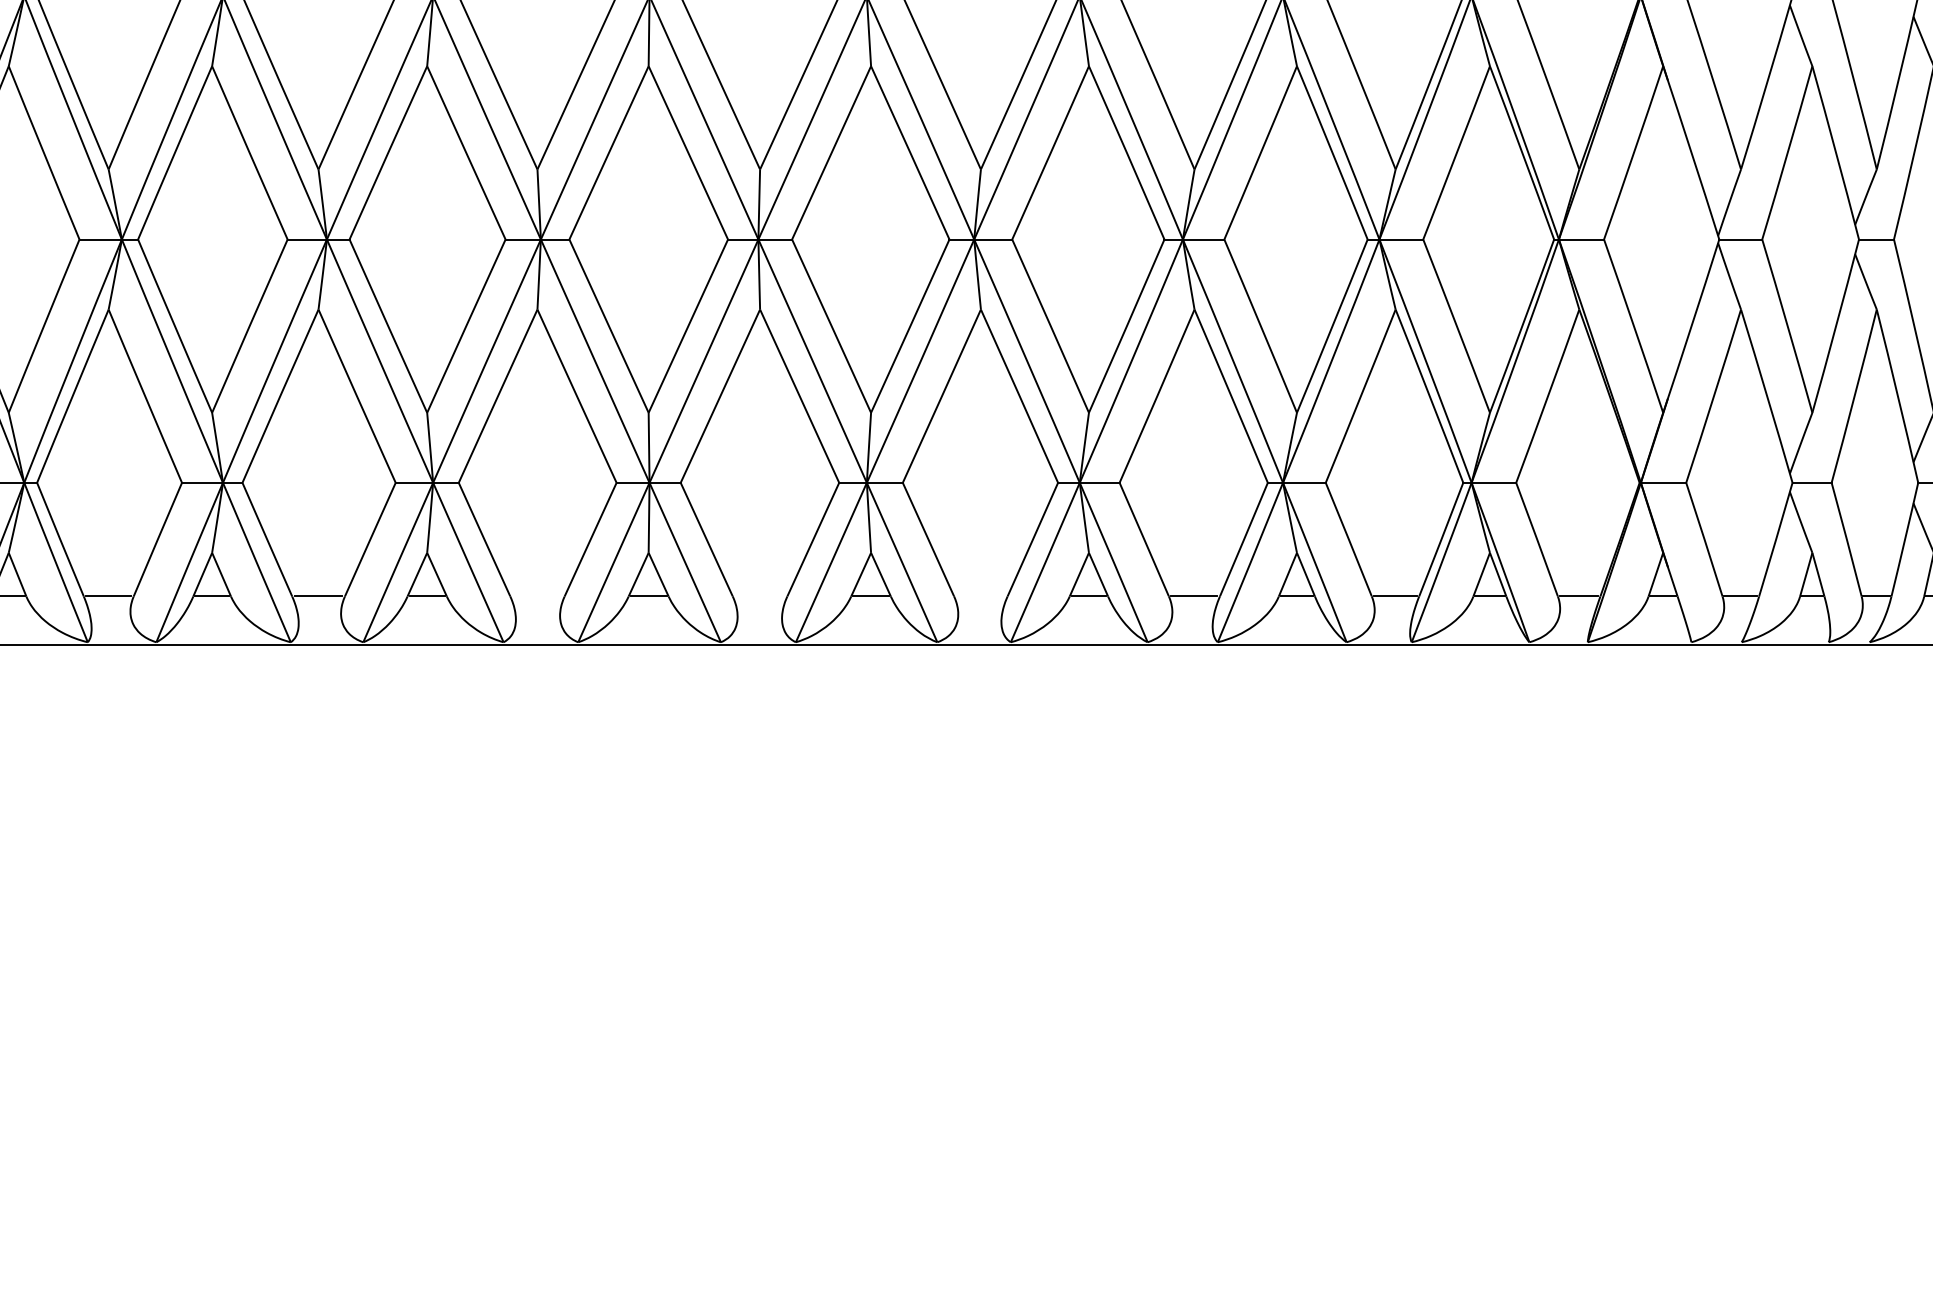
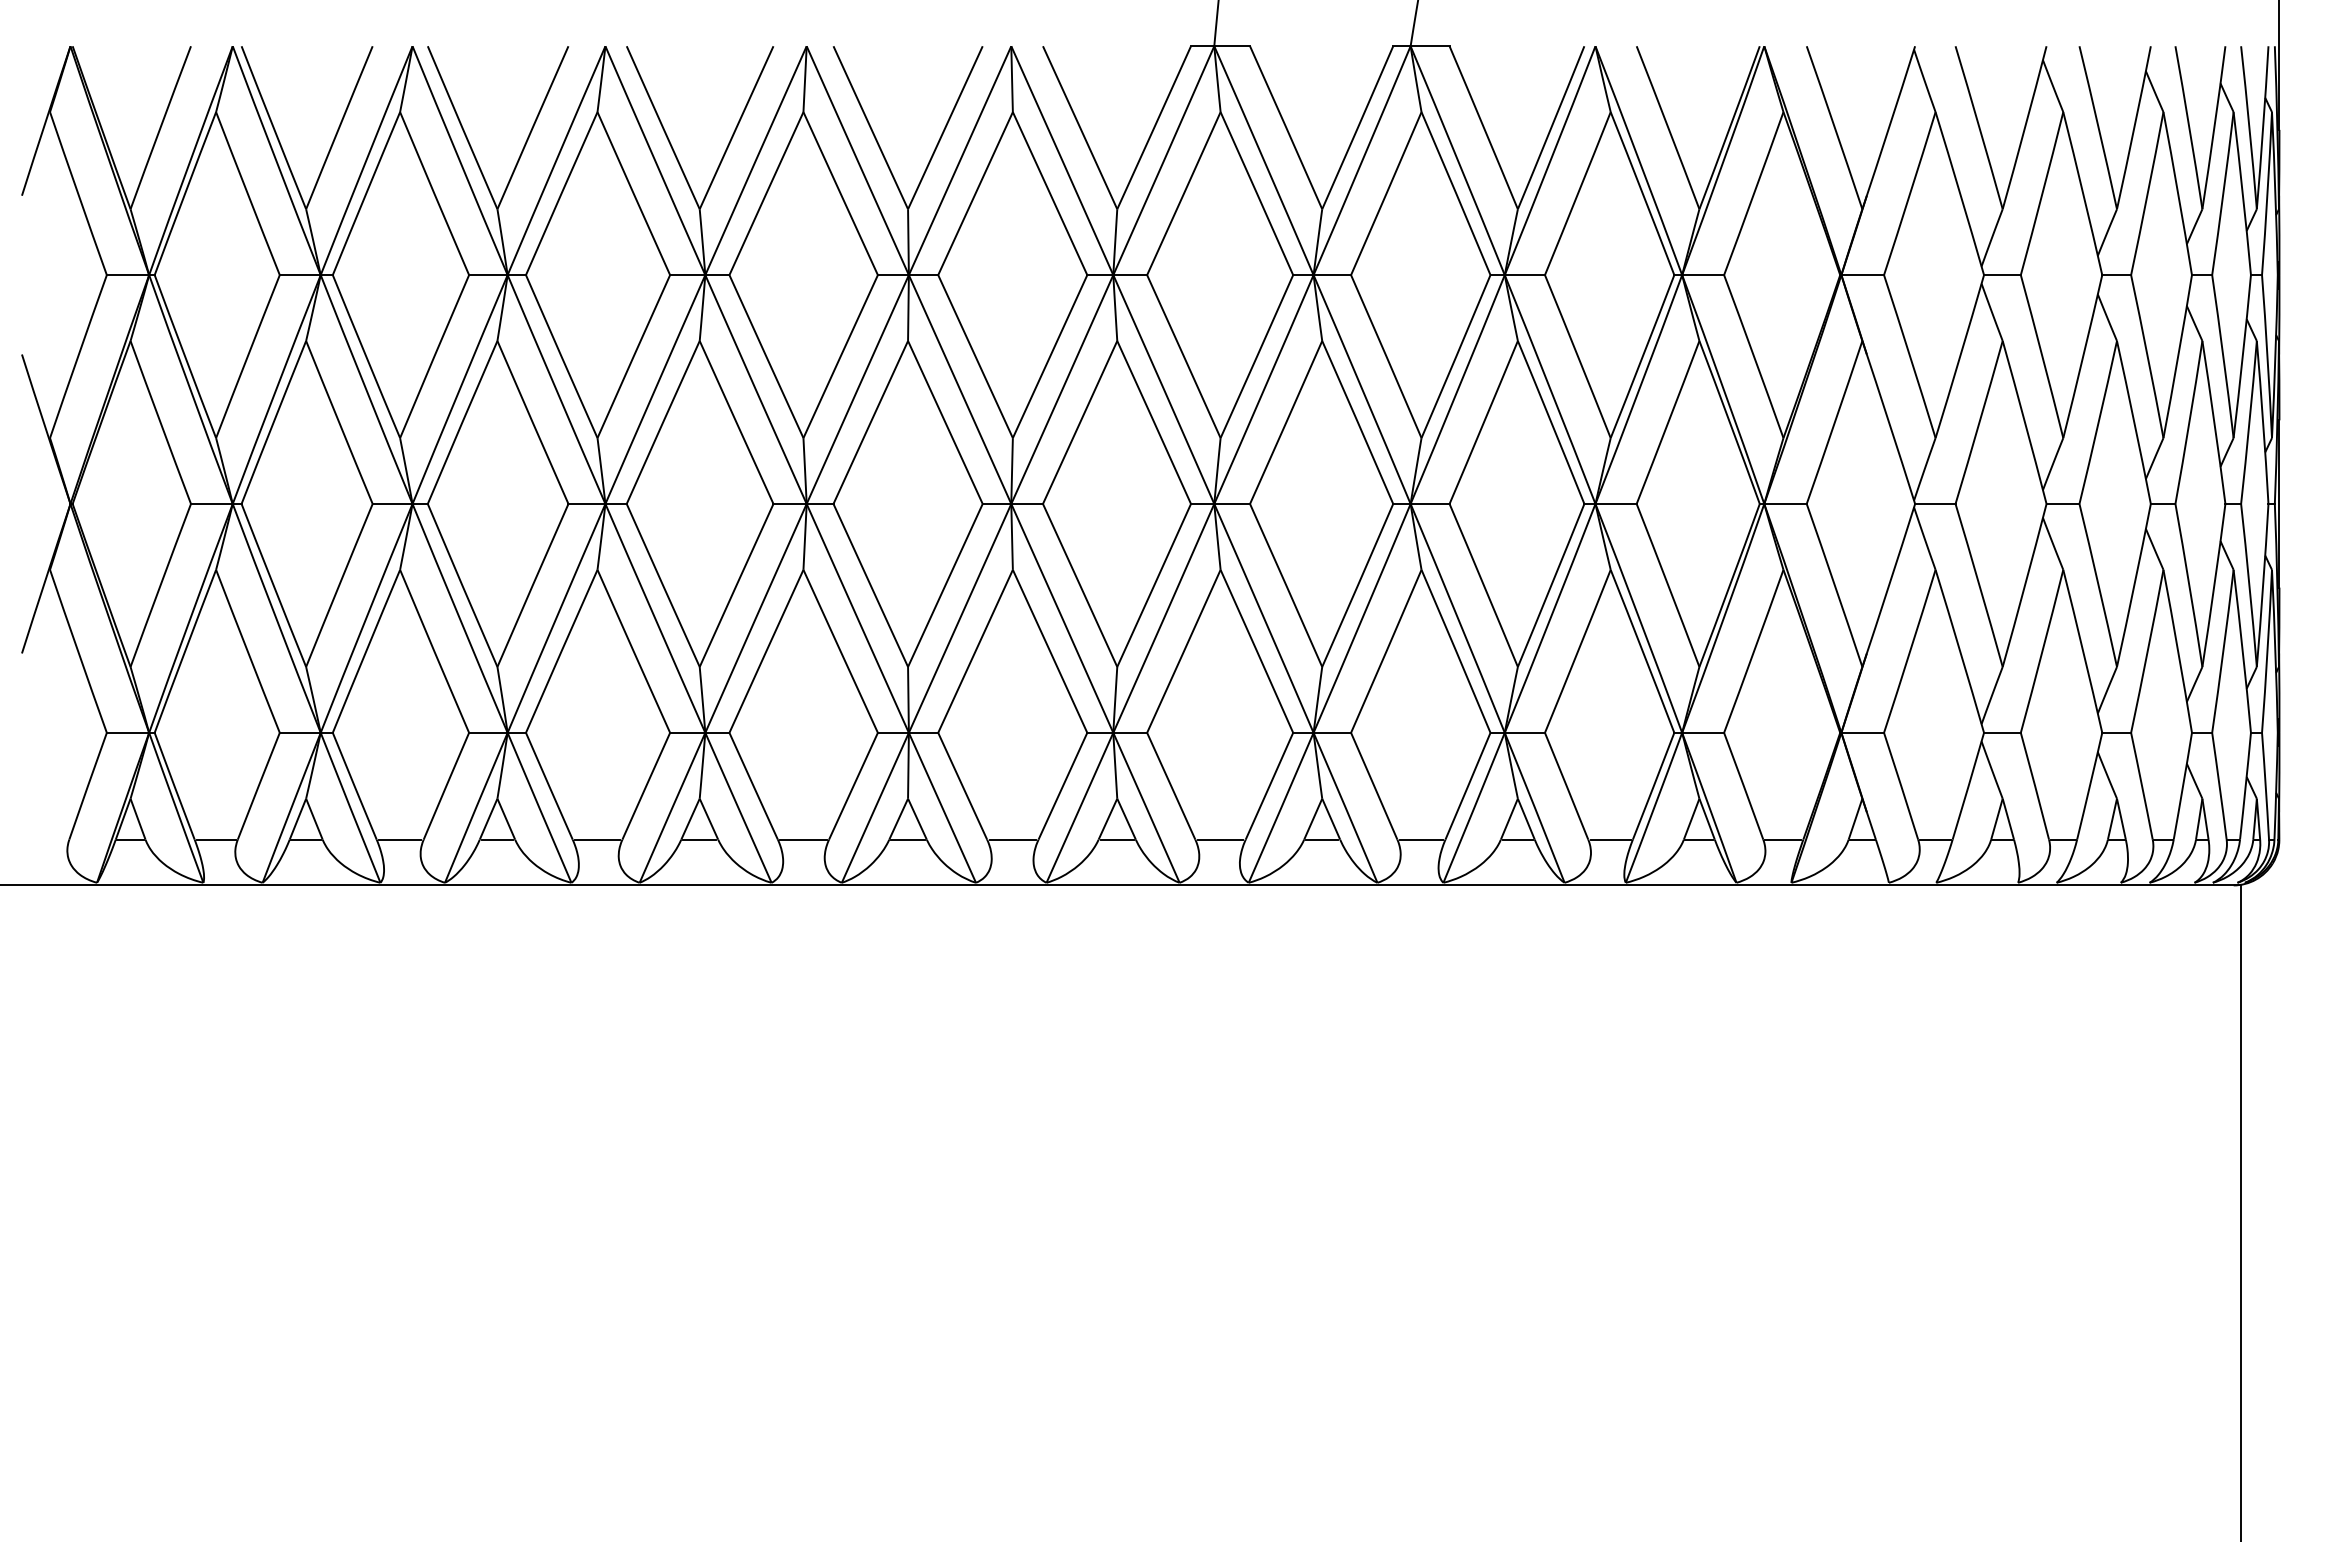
line: (537, 596) -> (803, 839), added
line: (759, 596) -> (1012, 839), added
line: (980, 596) -> (1220, 839), added

